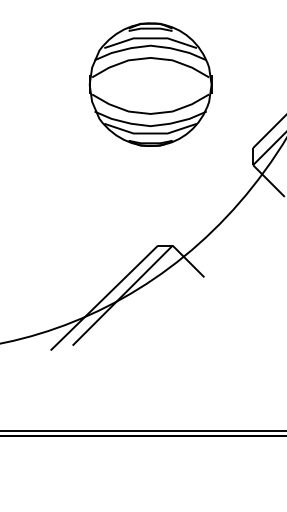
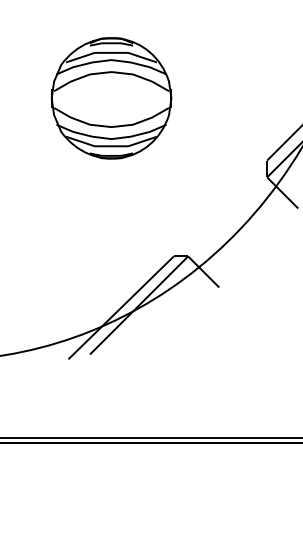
part: (150, 84) -> (111, 98), moved

